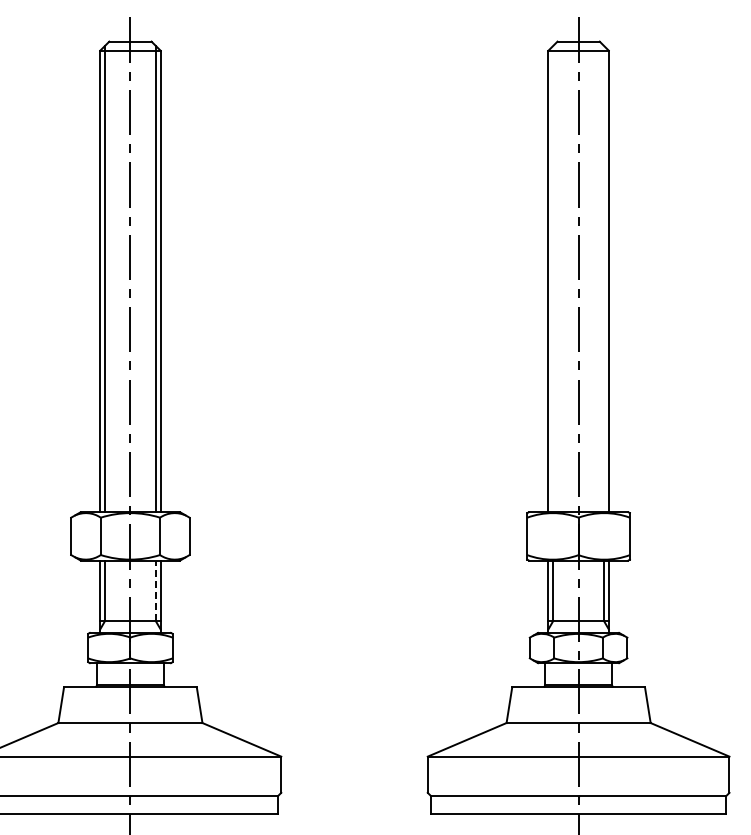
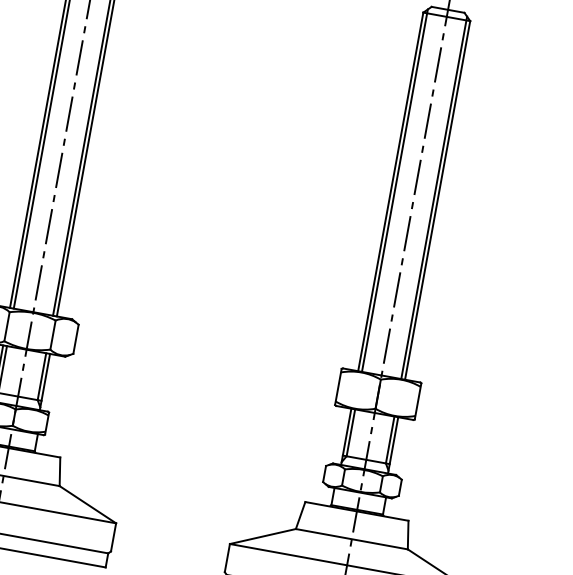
line: (553, 278) -> (395, 190), added
line: (603, 278) -> (433, 197), added
line: (155, 590) -> (41, 376), dashed -> solid

